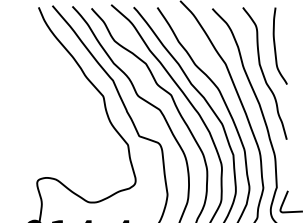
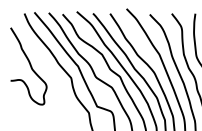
curve: (46, 80) -> (30, 66), added

